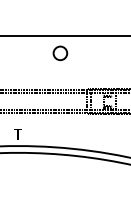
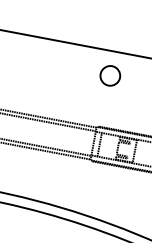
circle: (60, 53) -> (110, 76), moved

